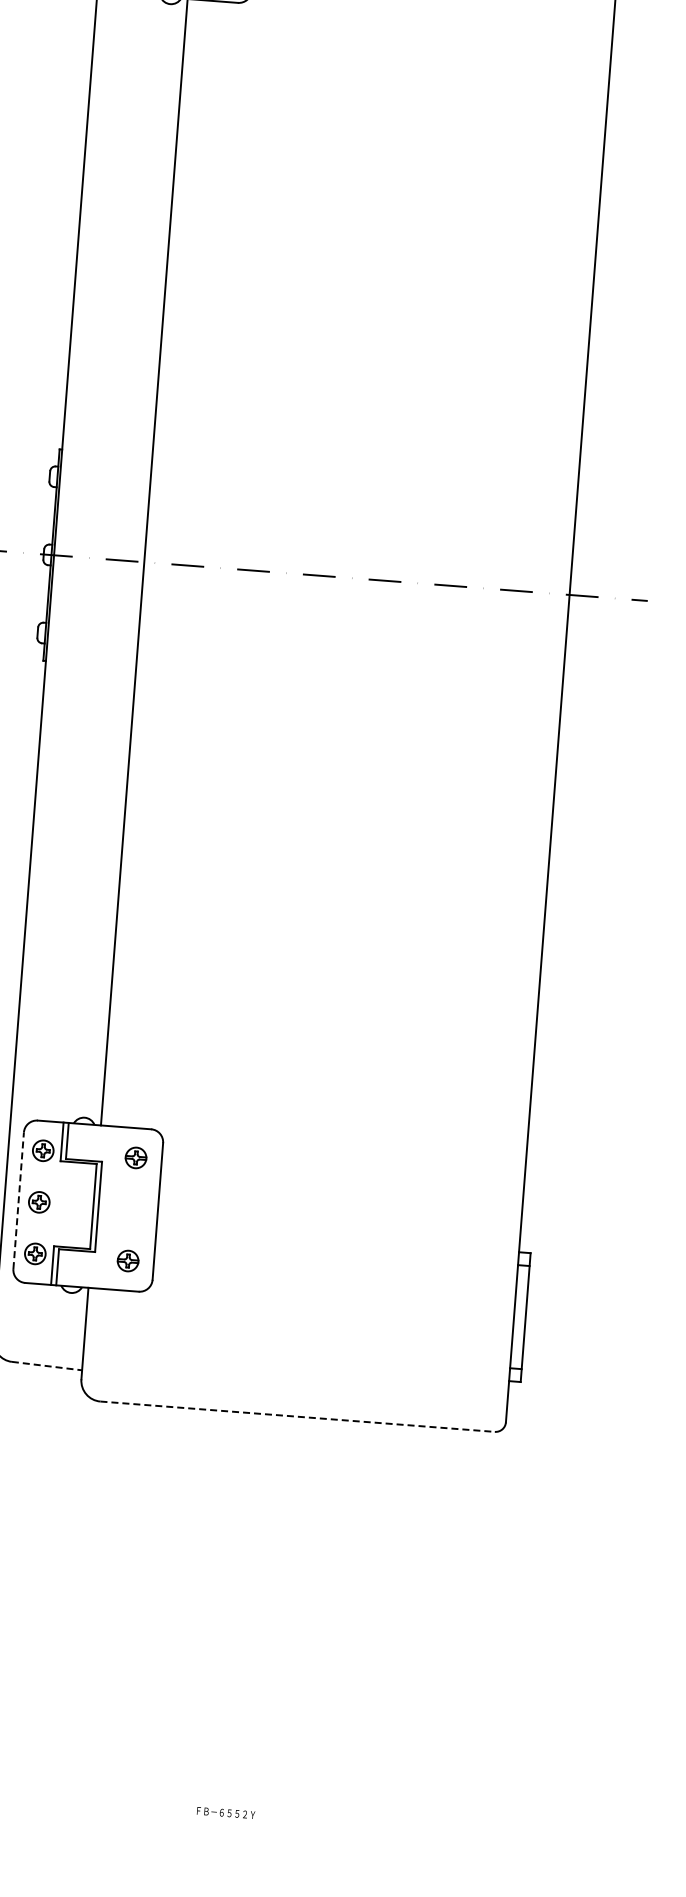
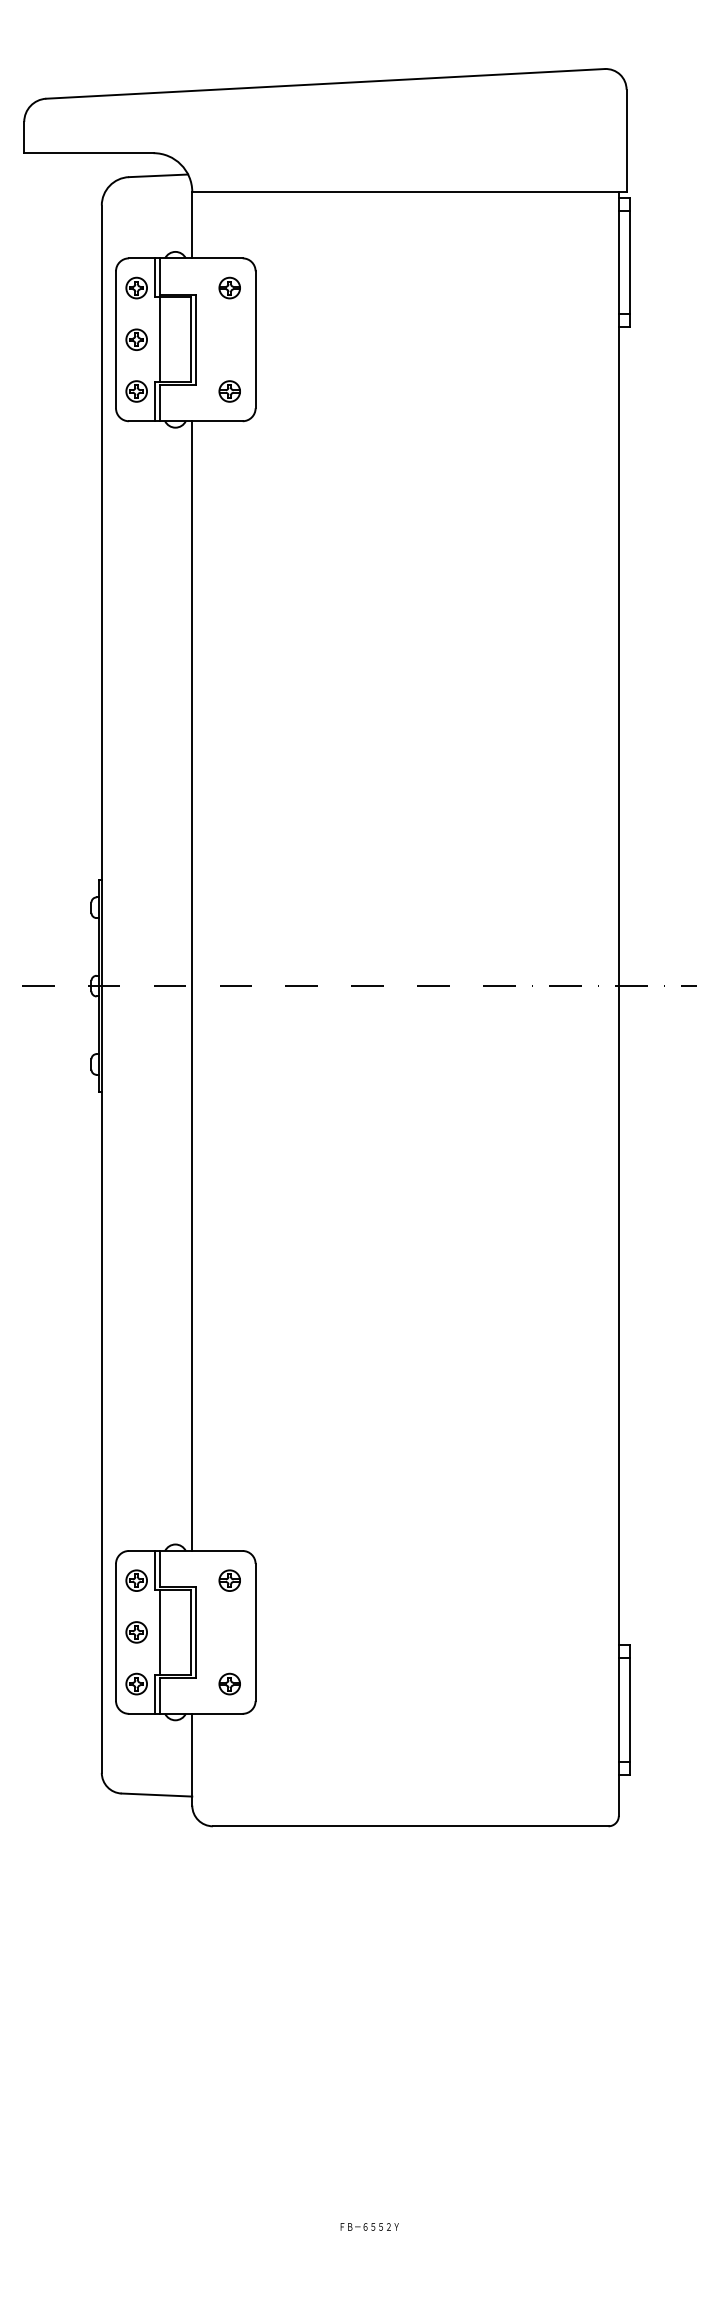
line: (19, 1200) -> (116, 1632), dashed -> solid
line: (62, 1204) -> (159, 1632), added
line: (47, 1366) -> (157, 1795), dashed -> solid
line: (297, 1416) -> (410, 1826), dashed -> solid

